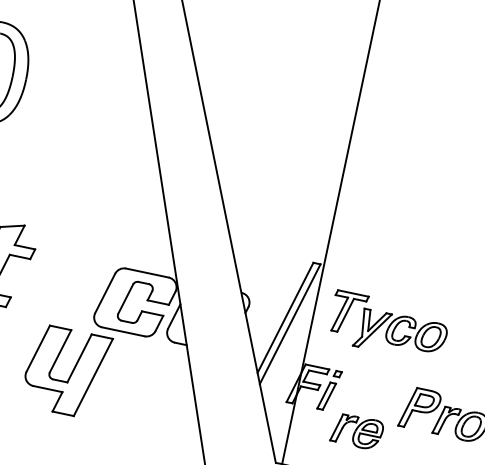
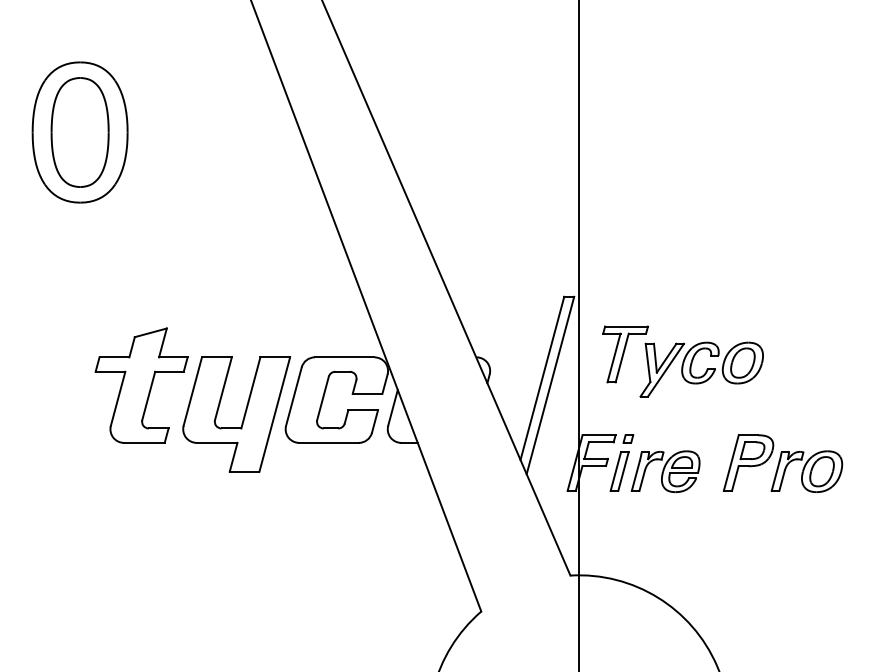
part: (70, 373) -> (243, 415), moved
part: (357, 431) -> (665, 471), moved

